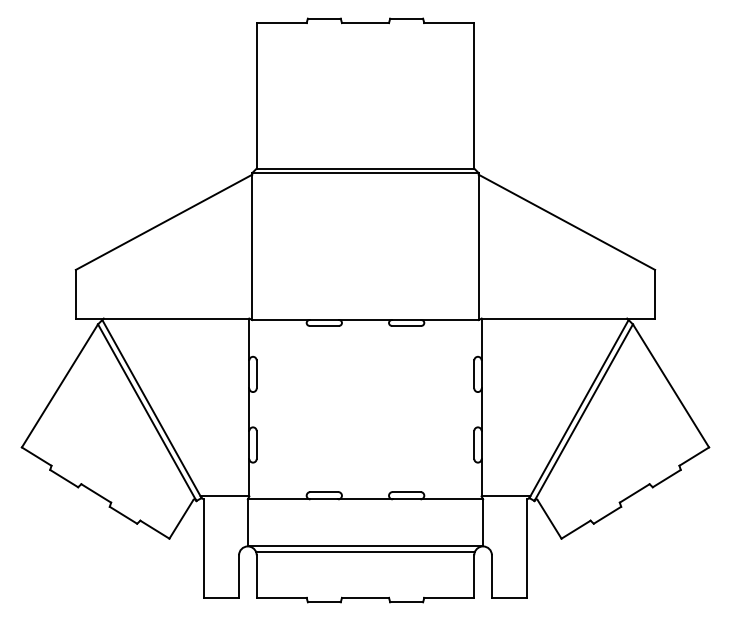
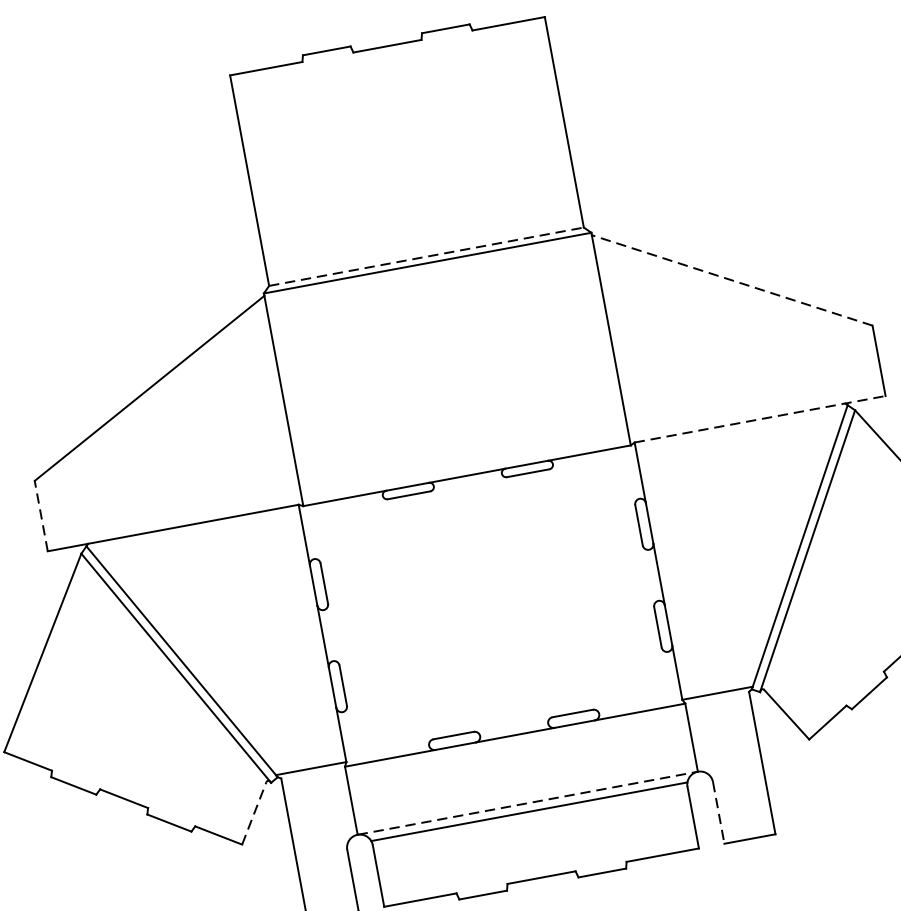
line: (365, 168) -> (426, 256), solid -> dashed
line: (566, 222) -> (731, 280), solid -> dashed
line: (75, 293) -> (40, 515), solid -> dashed
line: (568, 318) -> (760, 419), solid -> dashed
line: (181, 519) -> (254, 813), solid -> dashed
line: (365, 546) -> (527, 803), solid -> dashed
line: (491, 577) -> (718, 814), solid -> dashed

